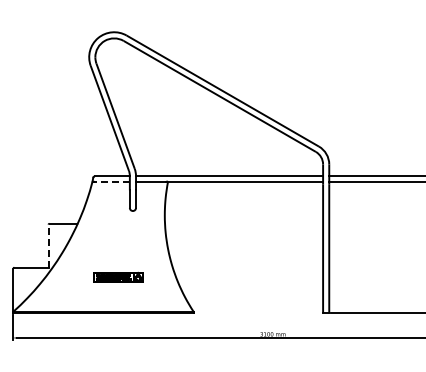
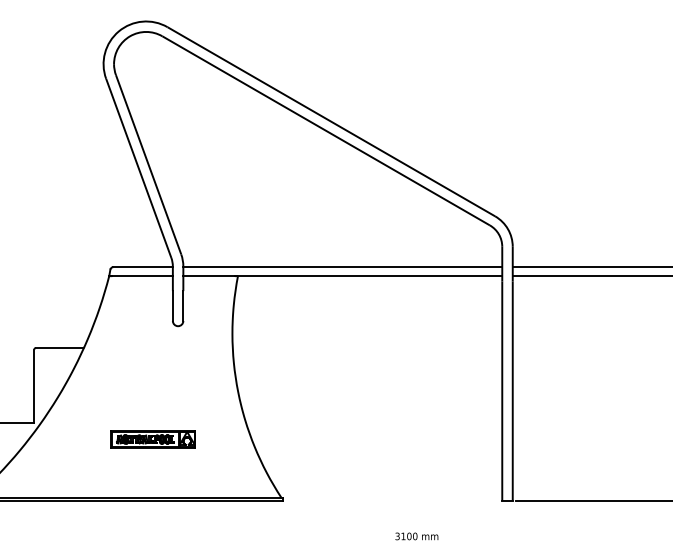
line: (112, 181) -> (143, 275), dashed -> solid
line: (48, 246) -> (34, 386), dashed -> solid

